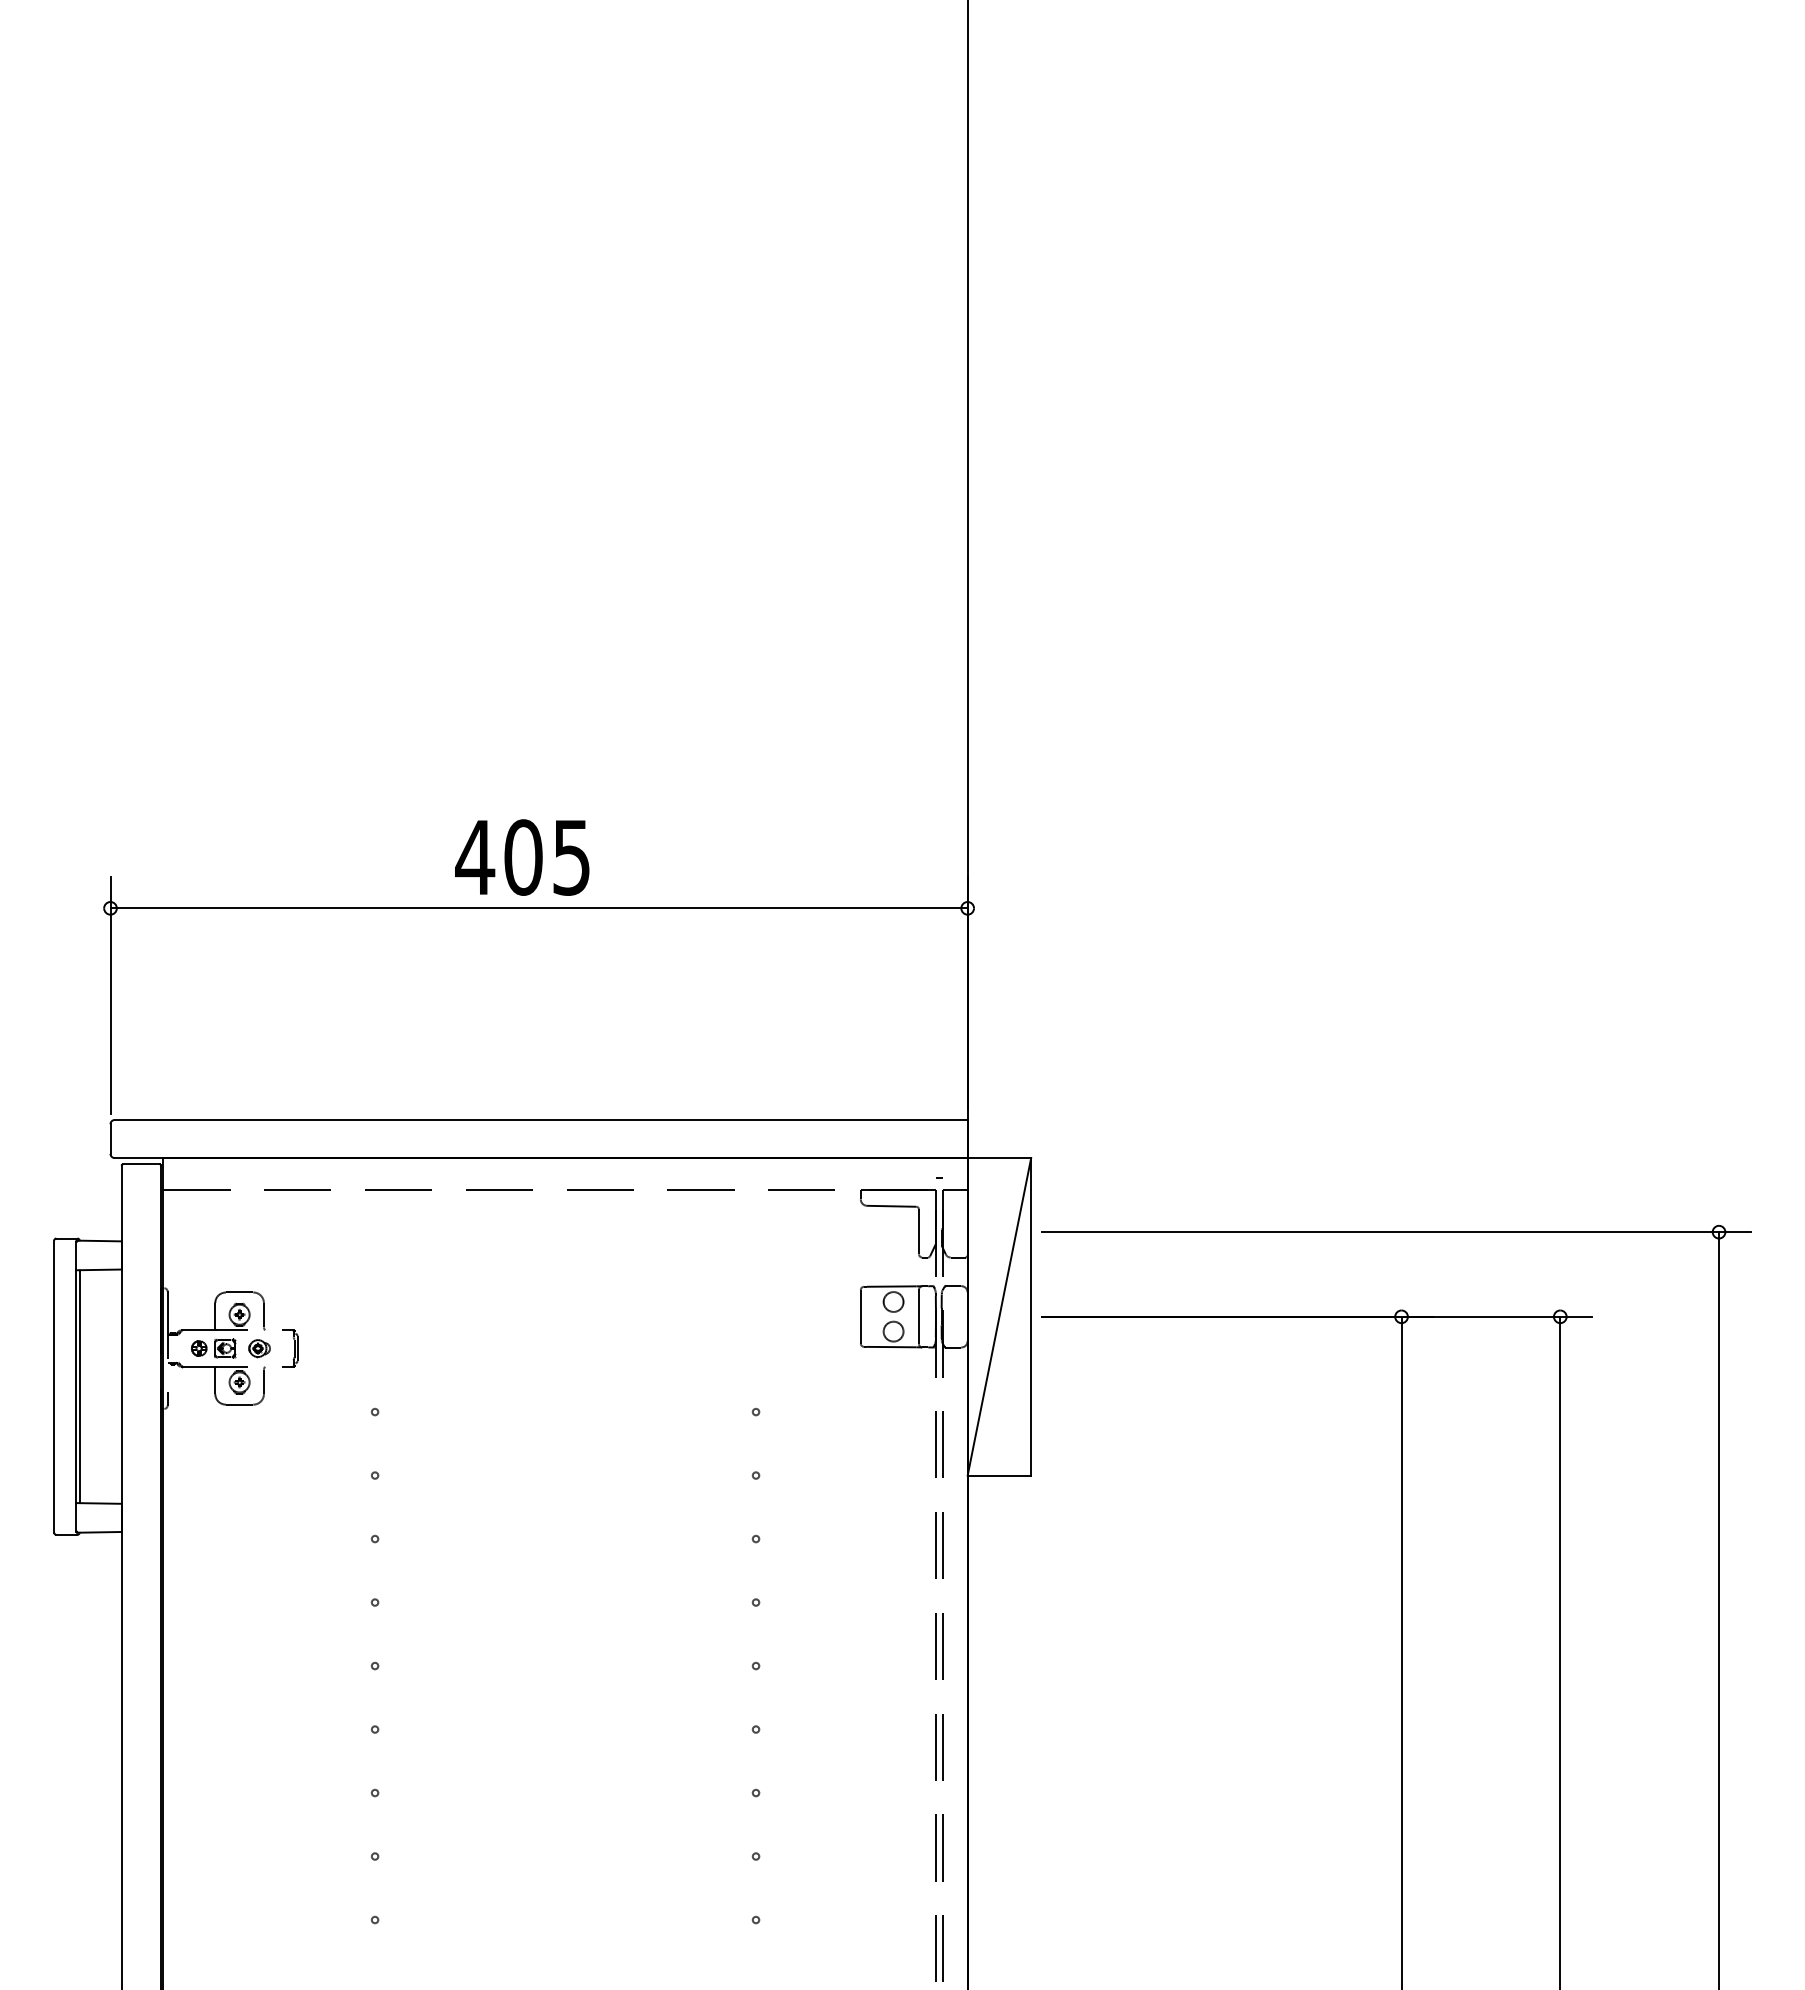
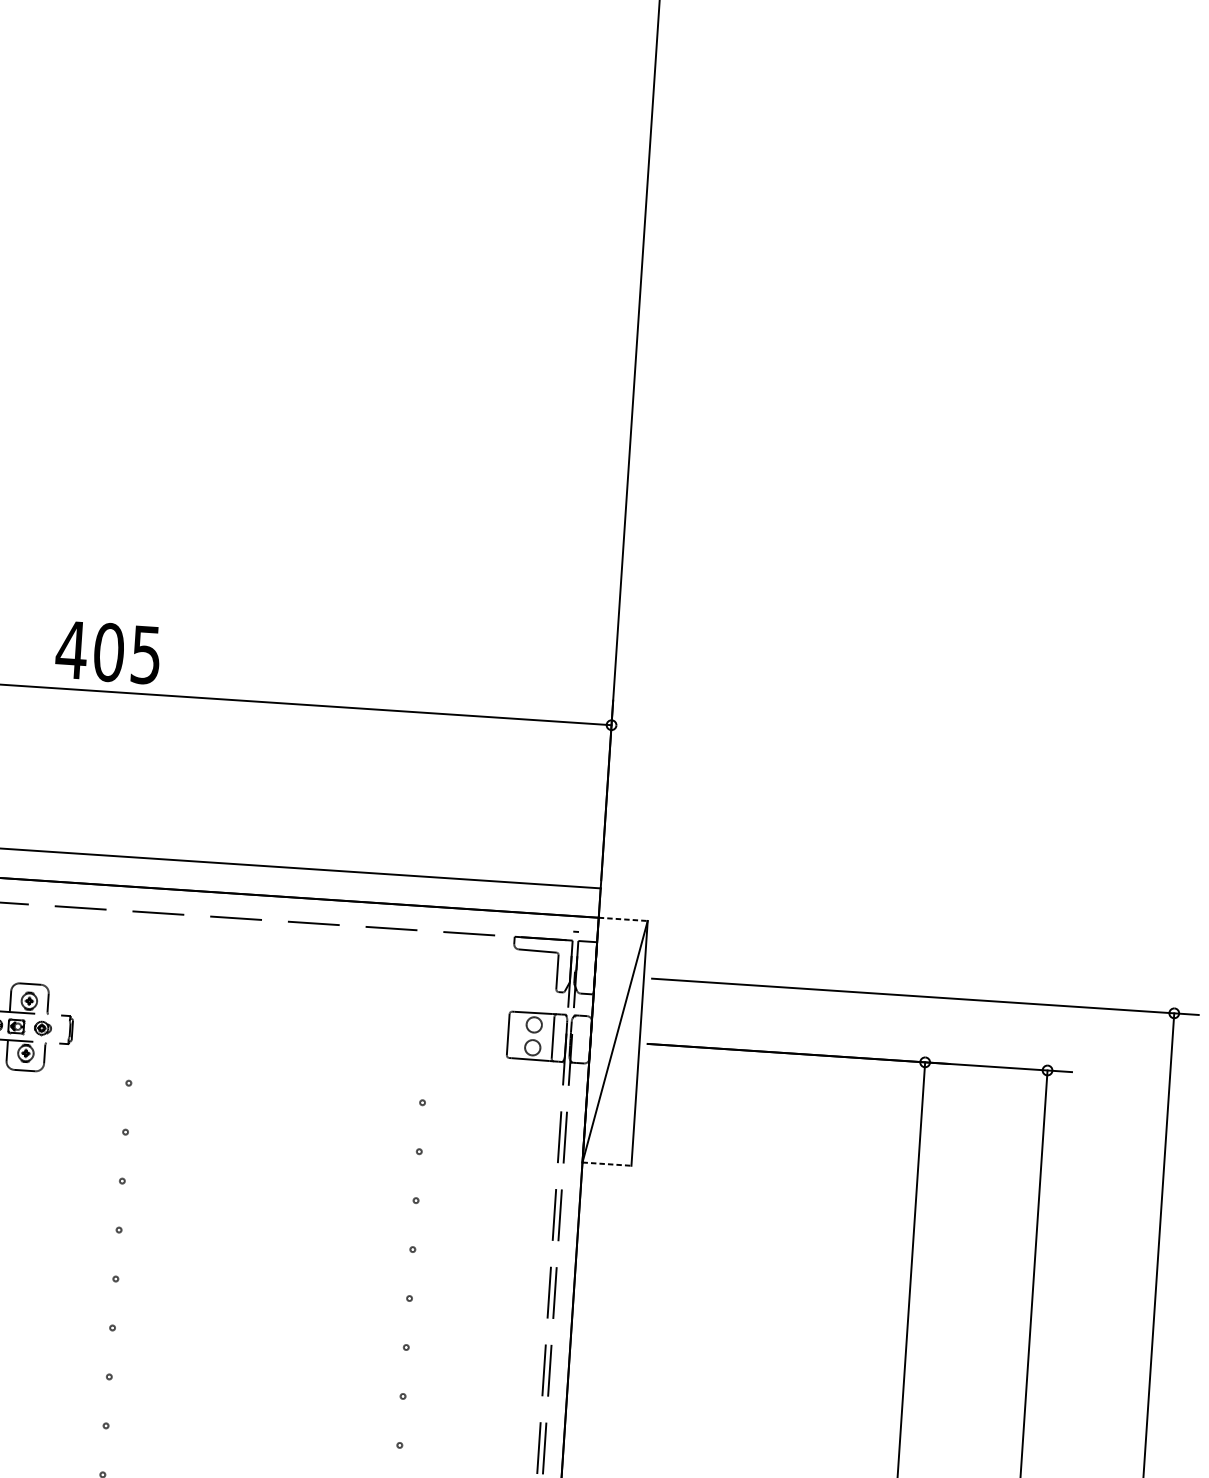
text: (522, 857) -> (108, 652), moved
line: (999, 1158) -> (623, 919), solid -> dashed
line: (999, 1475) -> (607, 1164), solid -> dashed

